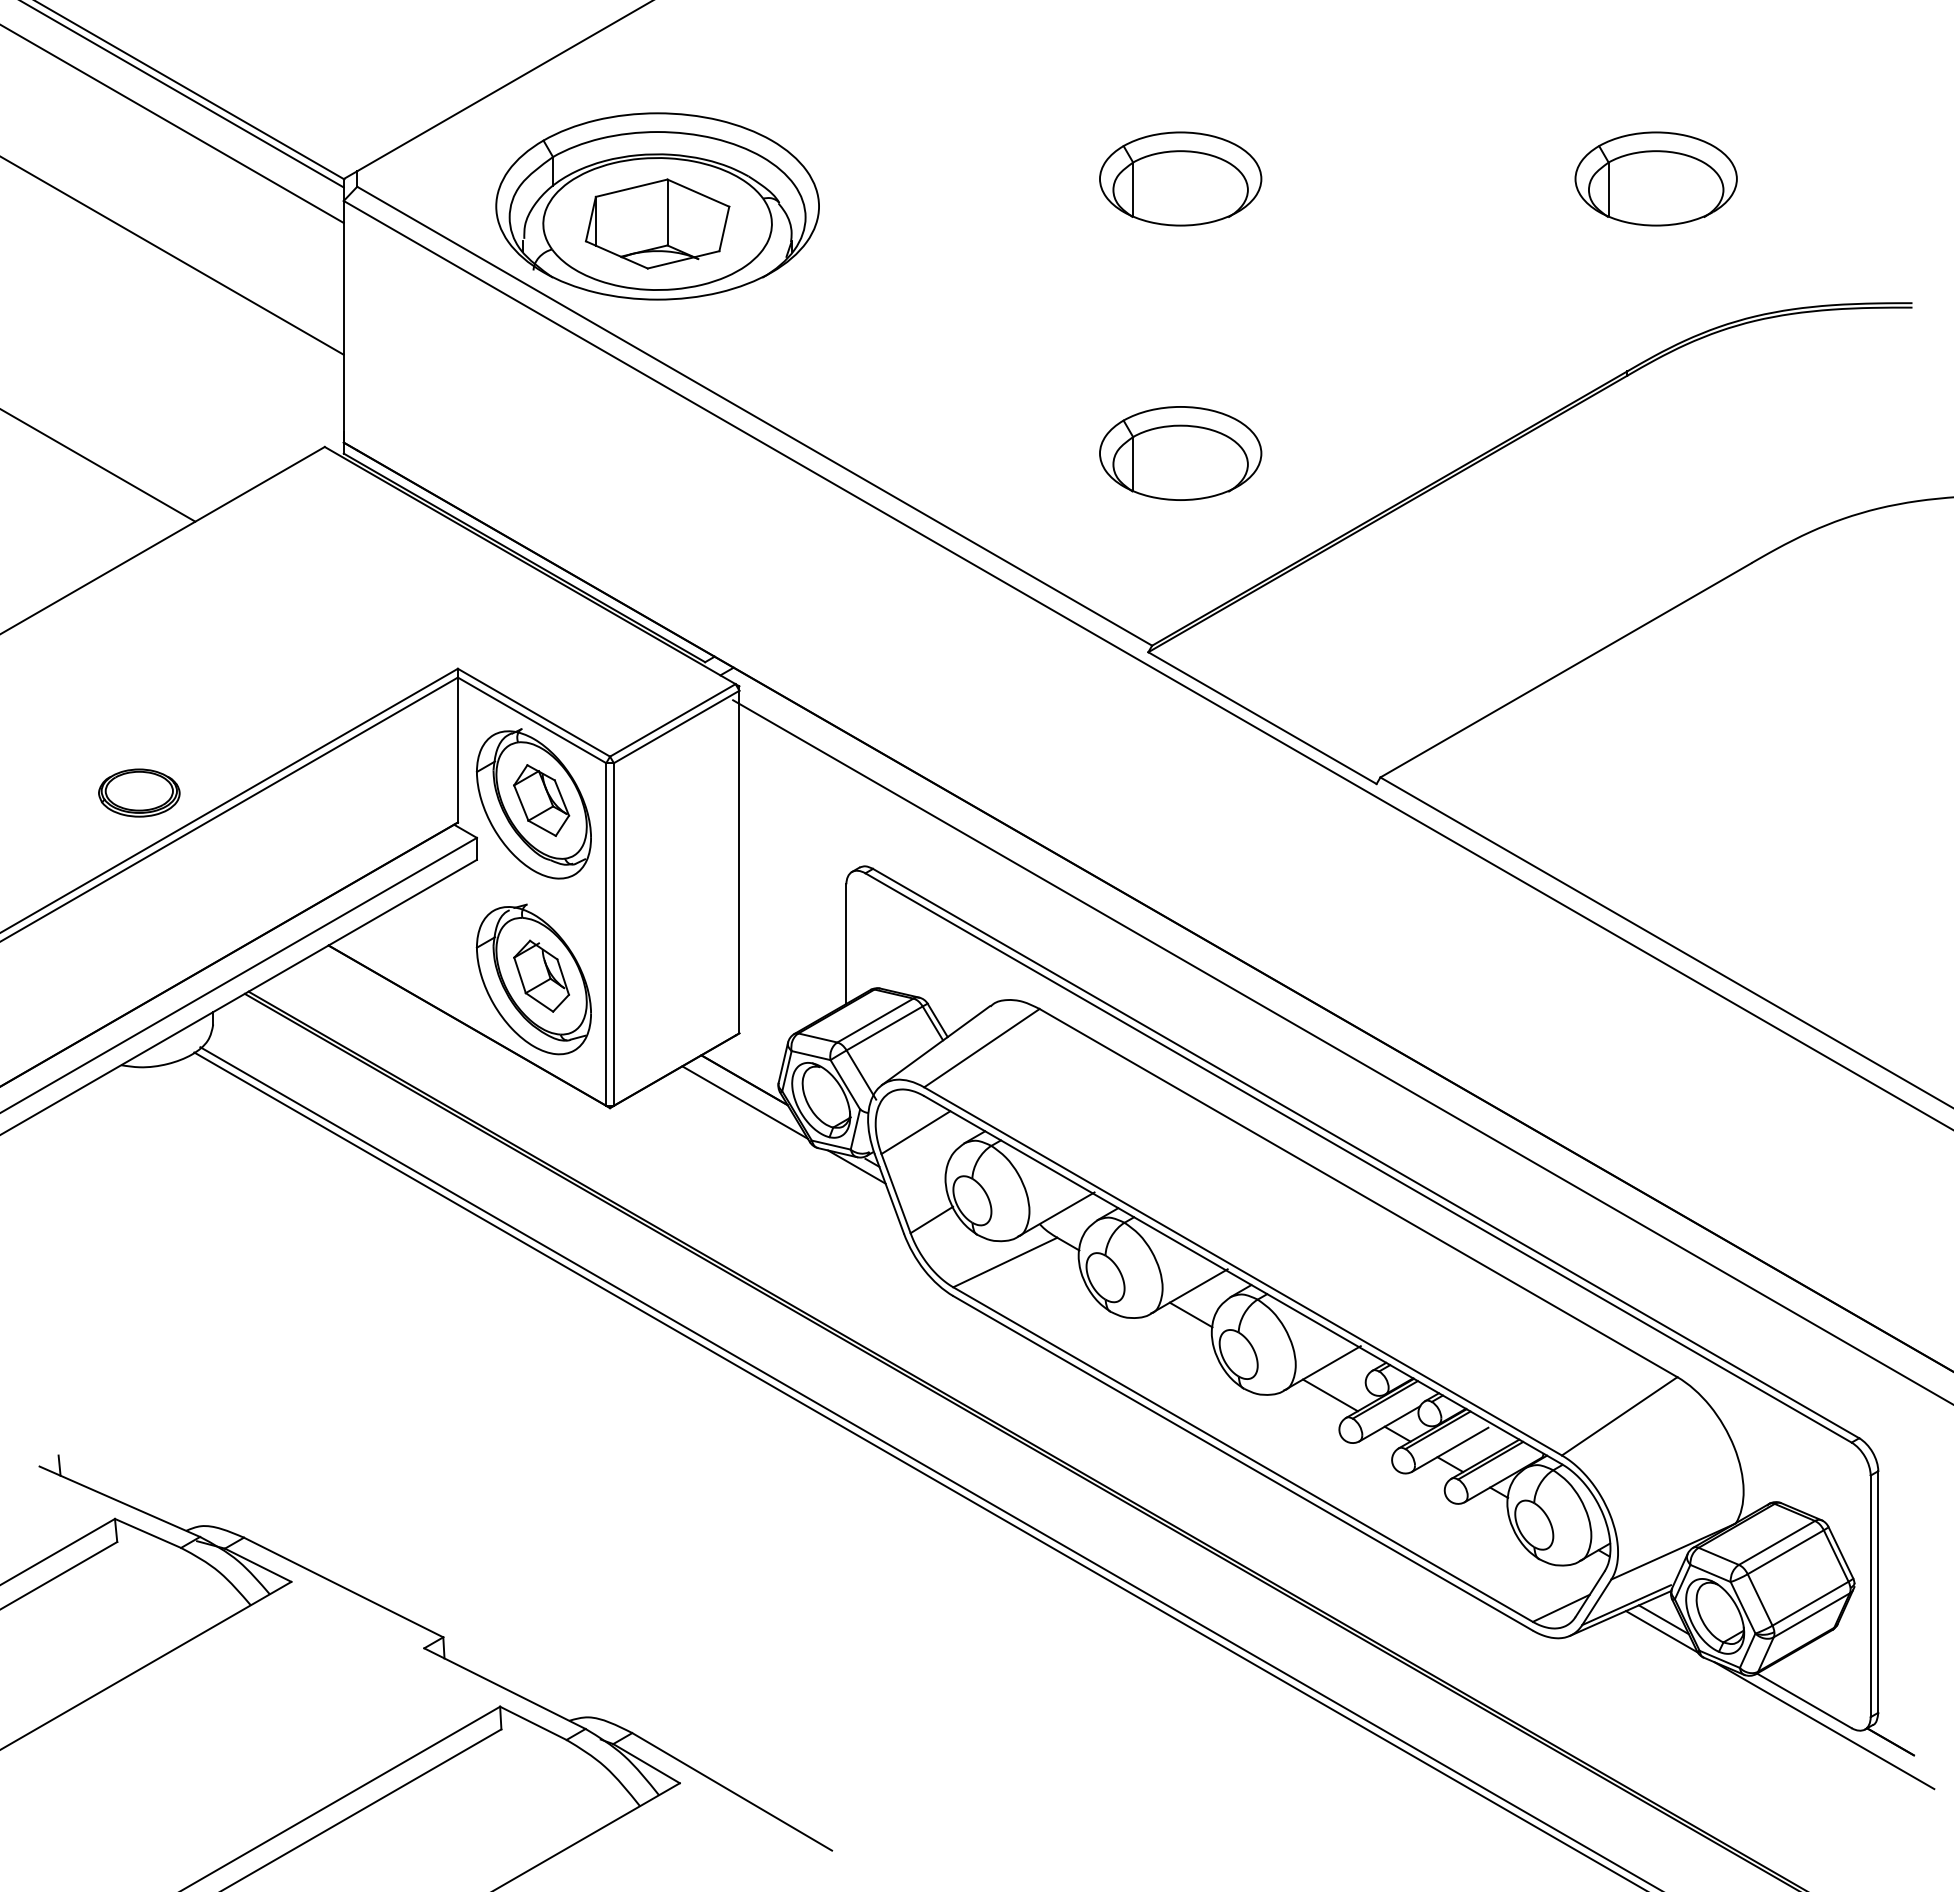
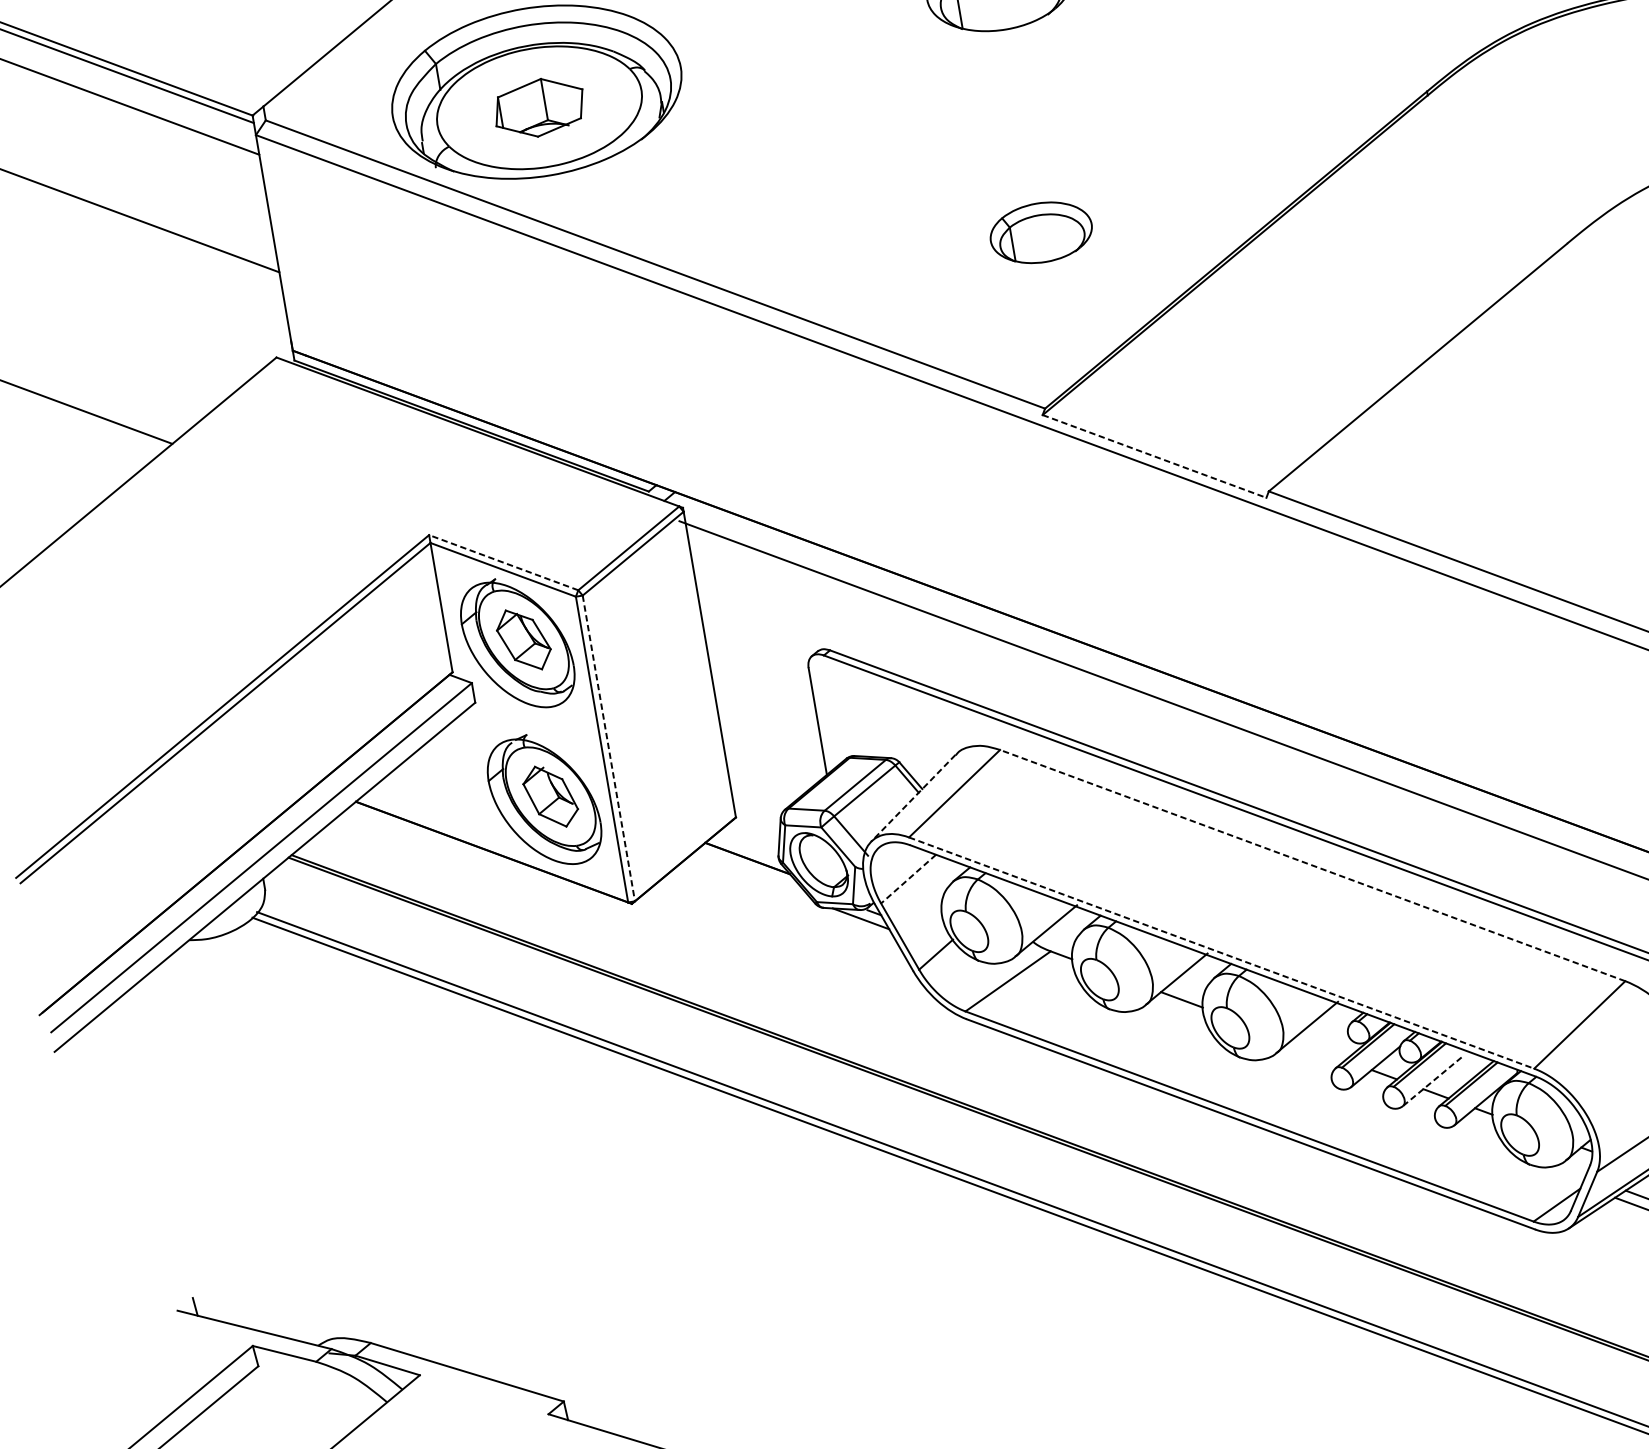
part: (657, 223) -> (539, 107), size x0.7
part: (1180, 453) -> (1041, 232), size x0.7
line: (534, 712) -> (504, 562), solid -> dashed
line: (1262, 718) -> (1154, 456), solid -> dashed
part: (139, 792) -> (163, 694), removed
line: (613, 935) -> (608, 749), solid -> dashed
line: (936, 1045) -> (913, 798), solid -> dashed
line: (744, 1102) -> (751, 878), removed
line: (915, 1132) -> (908, 879), solid -> dashed
line: (1358, 1192) -> (1312, 865), solid -> dashed
line: (1243, 1271) -> (1222, 953), solid -> dashed
line: (1330, 1395) -> (1318, 1050), removed
line: (1450, 1449) -> (1433, 1080), solid -> dashed

